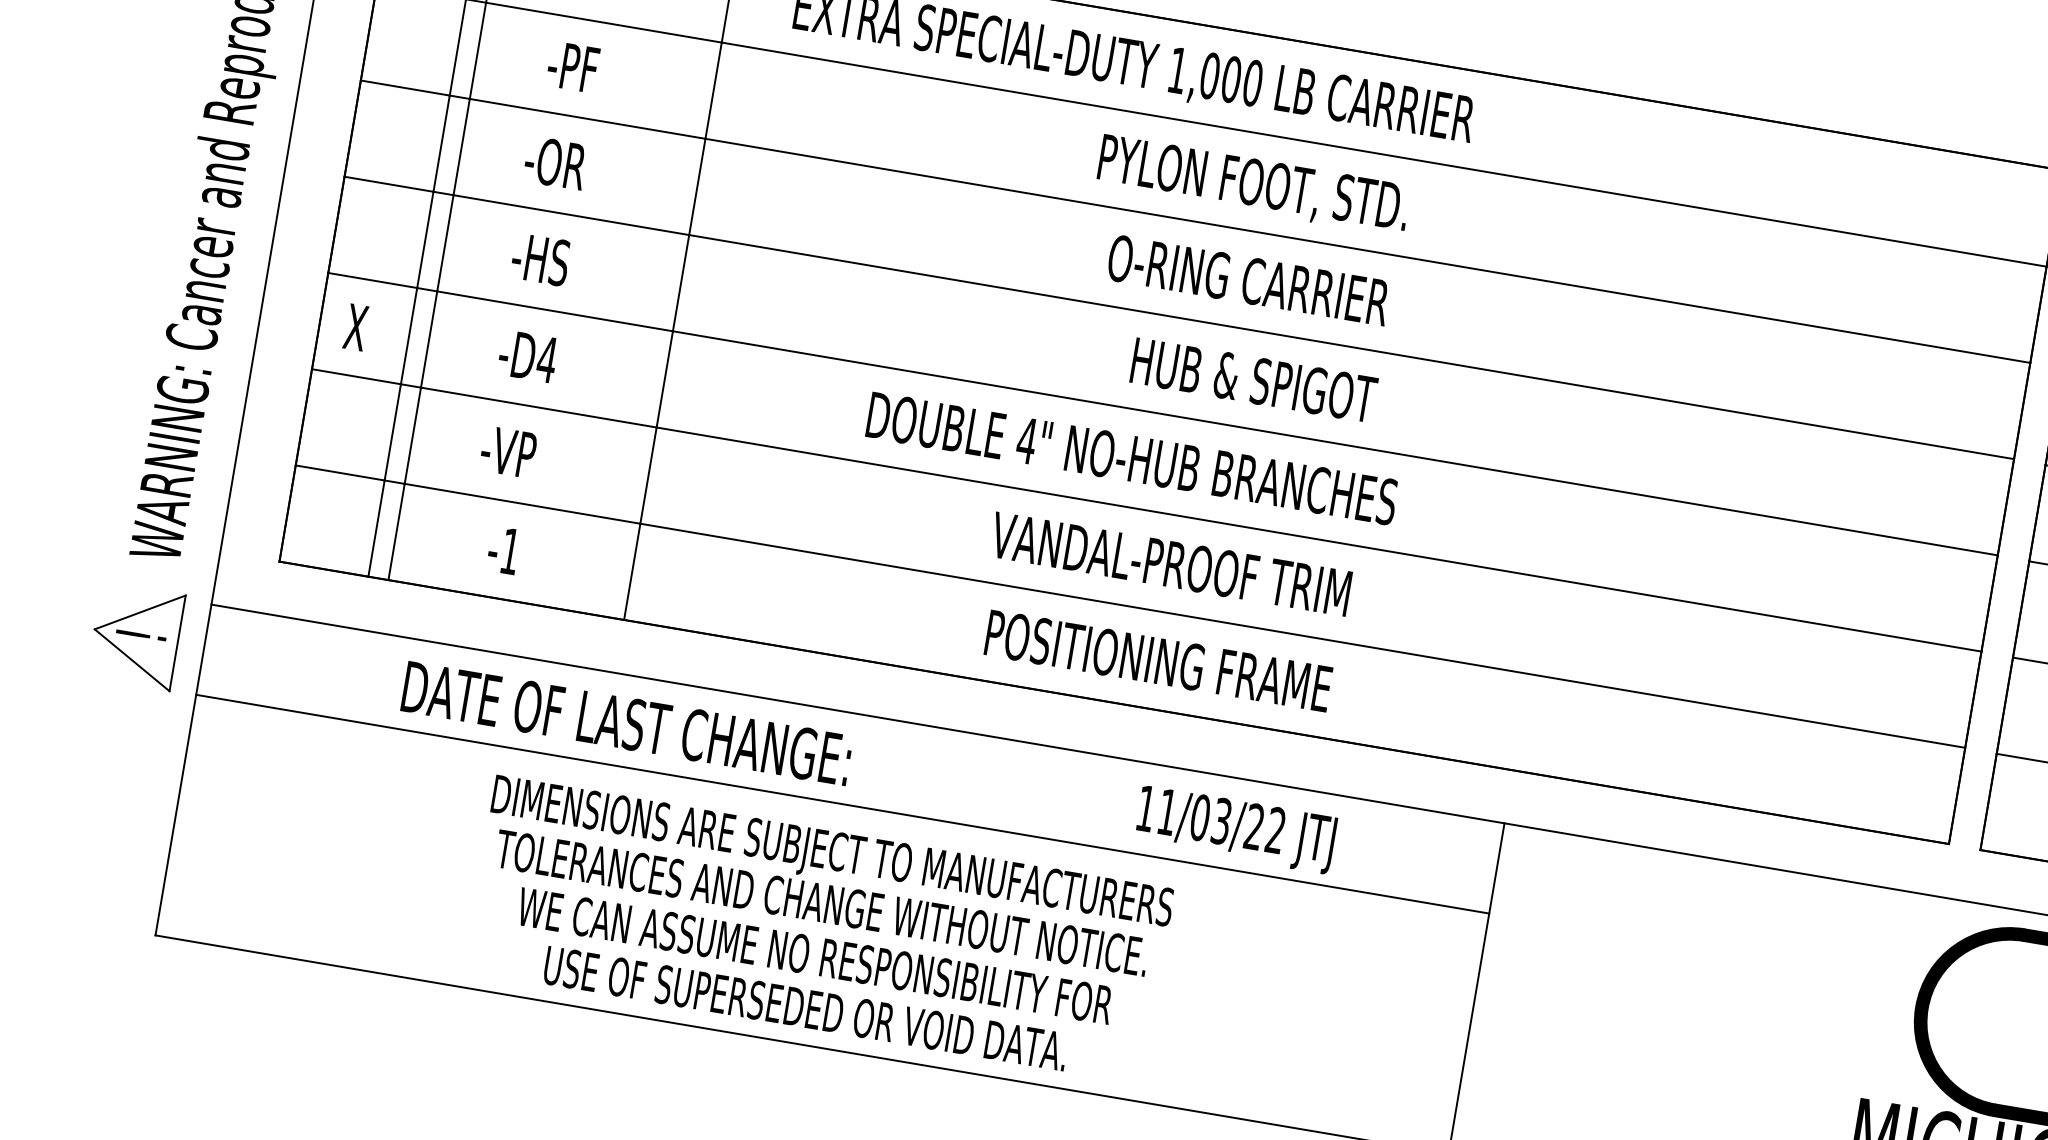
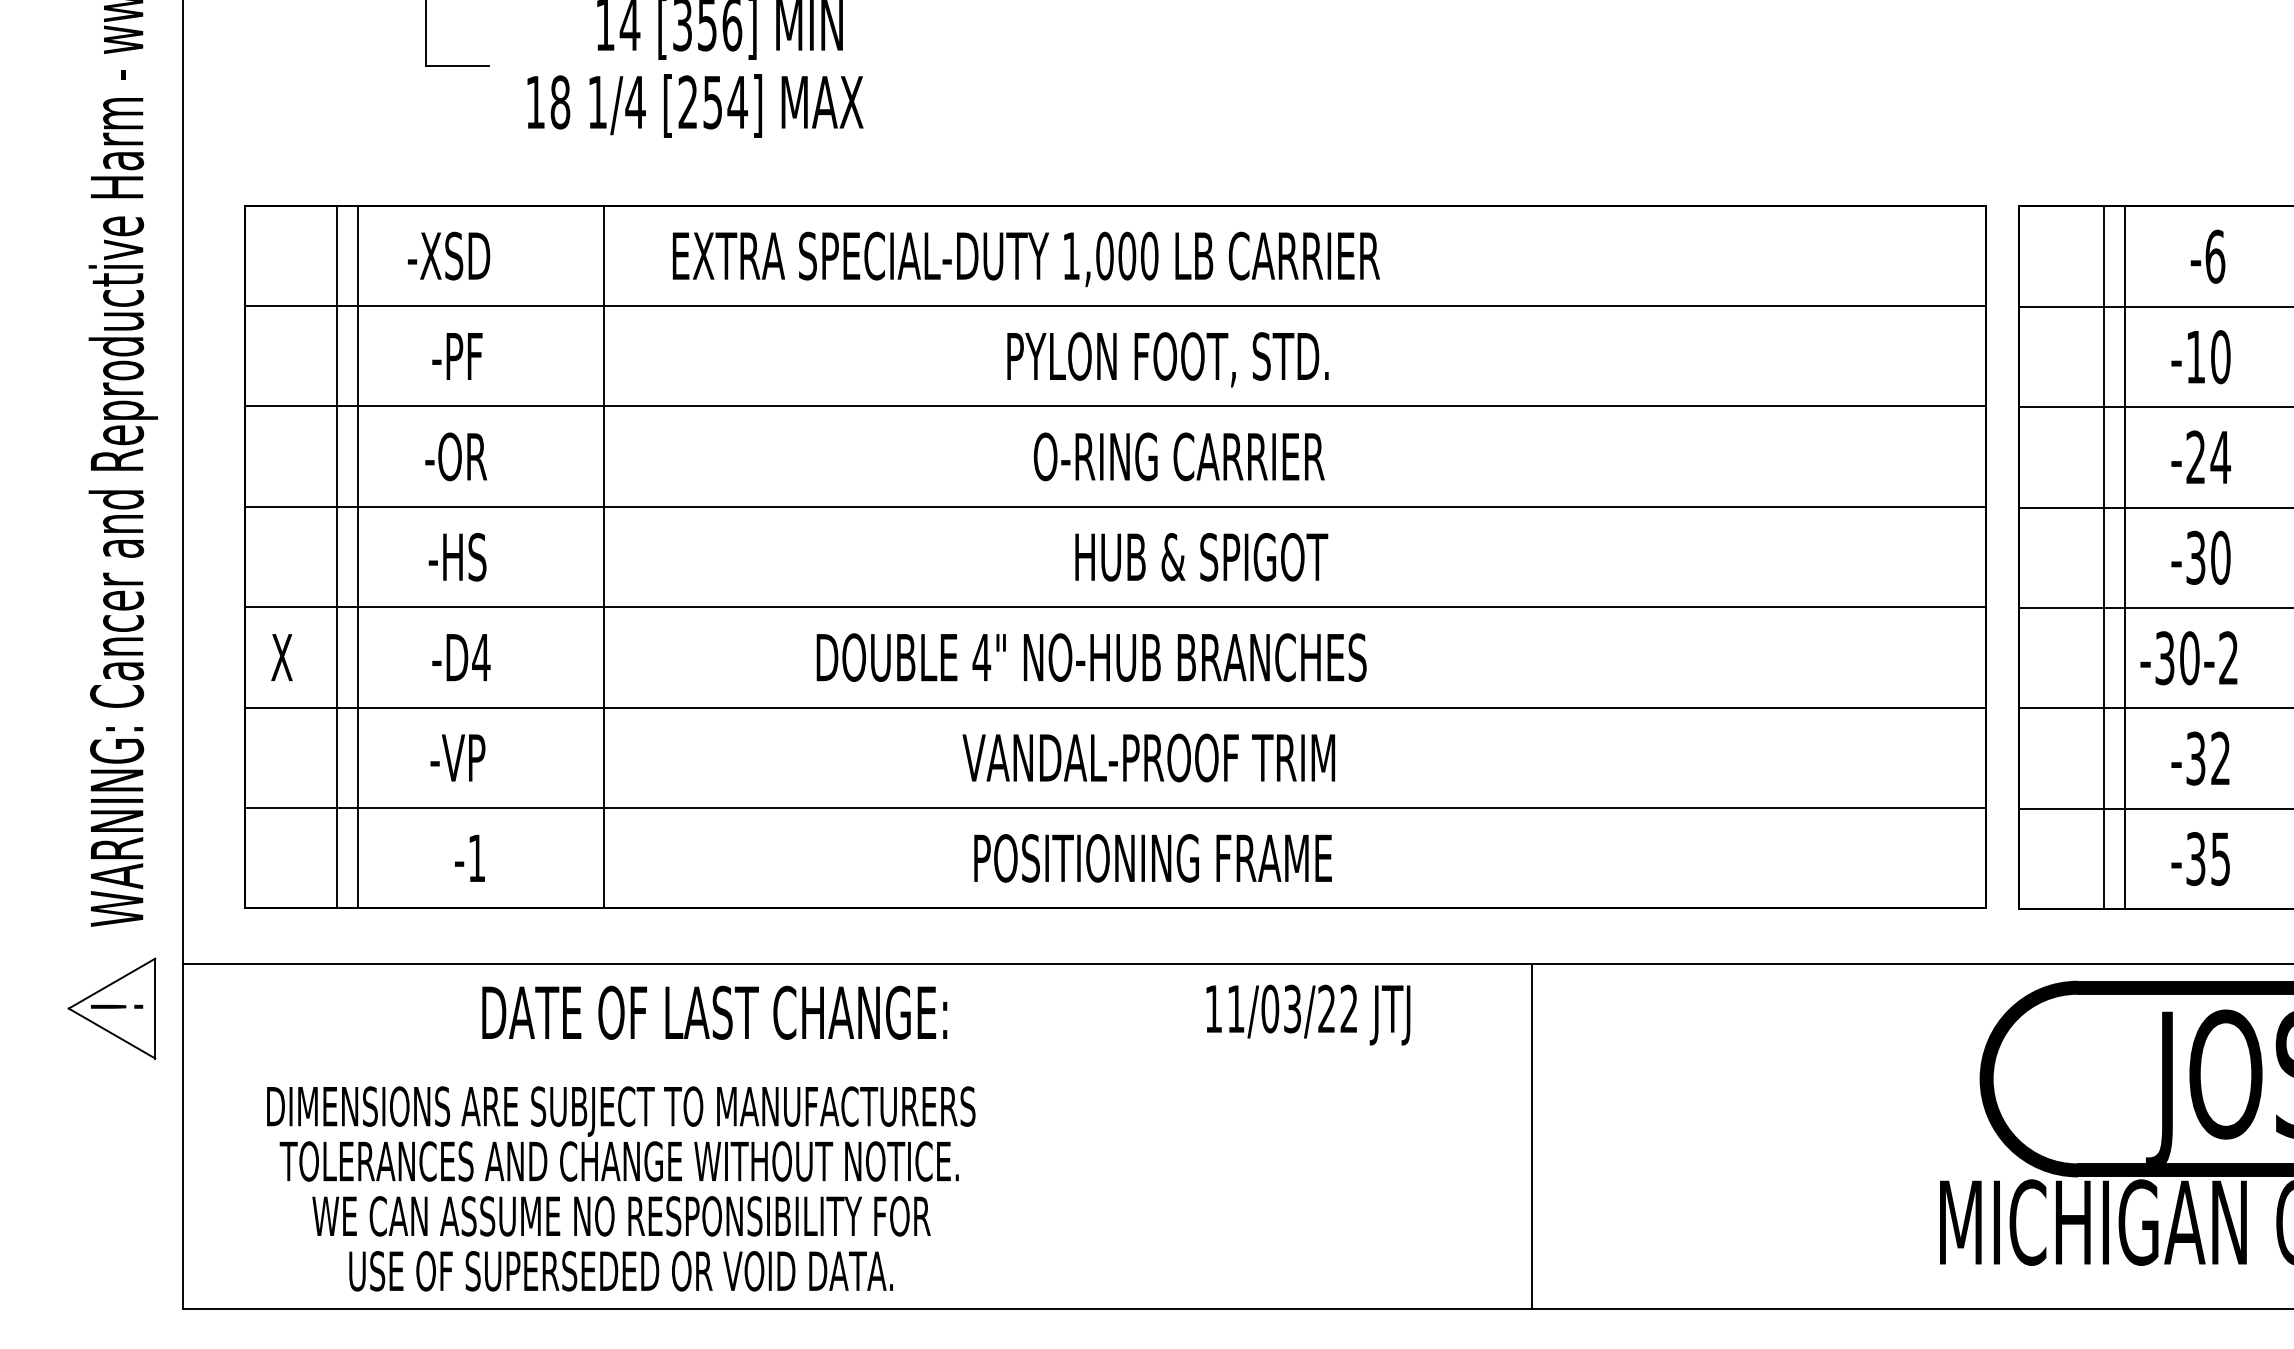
text: (626, 723) -> (714, 1012), moved
line: (841, 803) -> (856, 1057), removed
text: (1236, 829) -> (1308, 1014), moved
text: (819, 929) -> (621, 1188), moved

